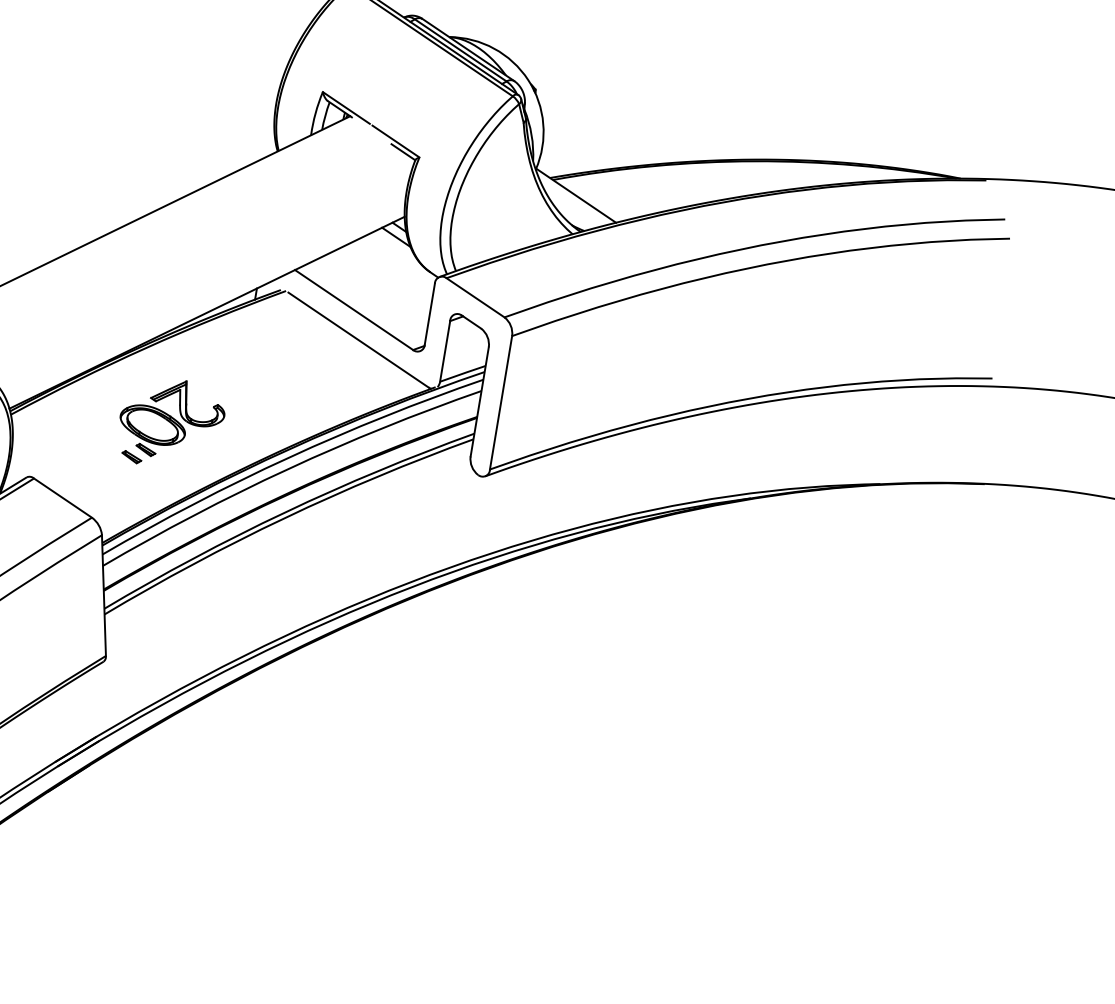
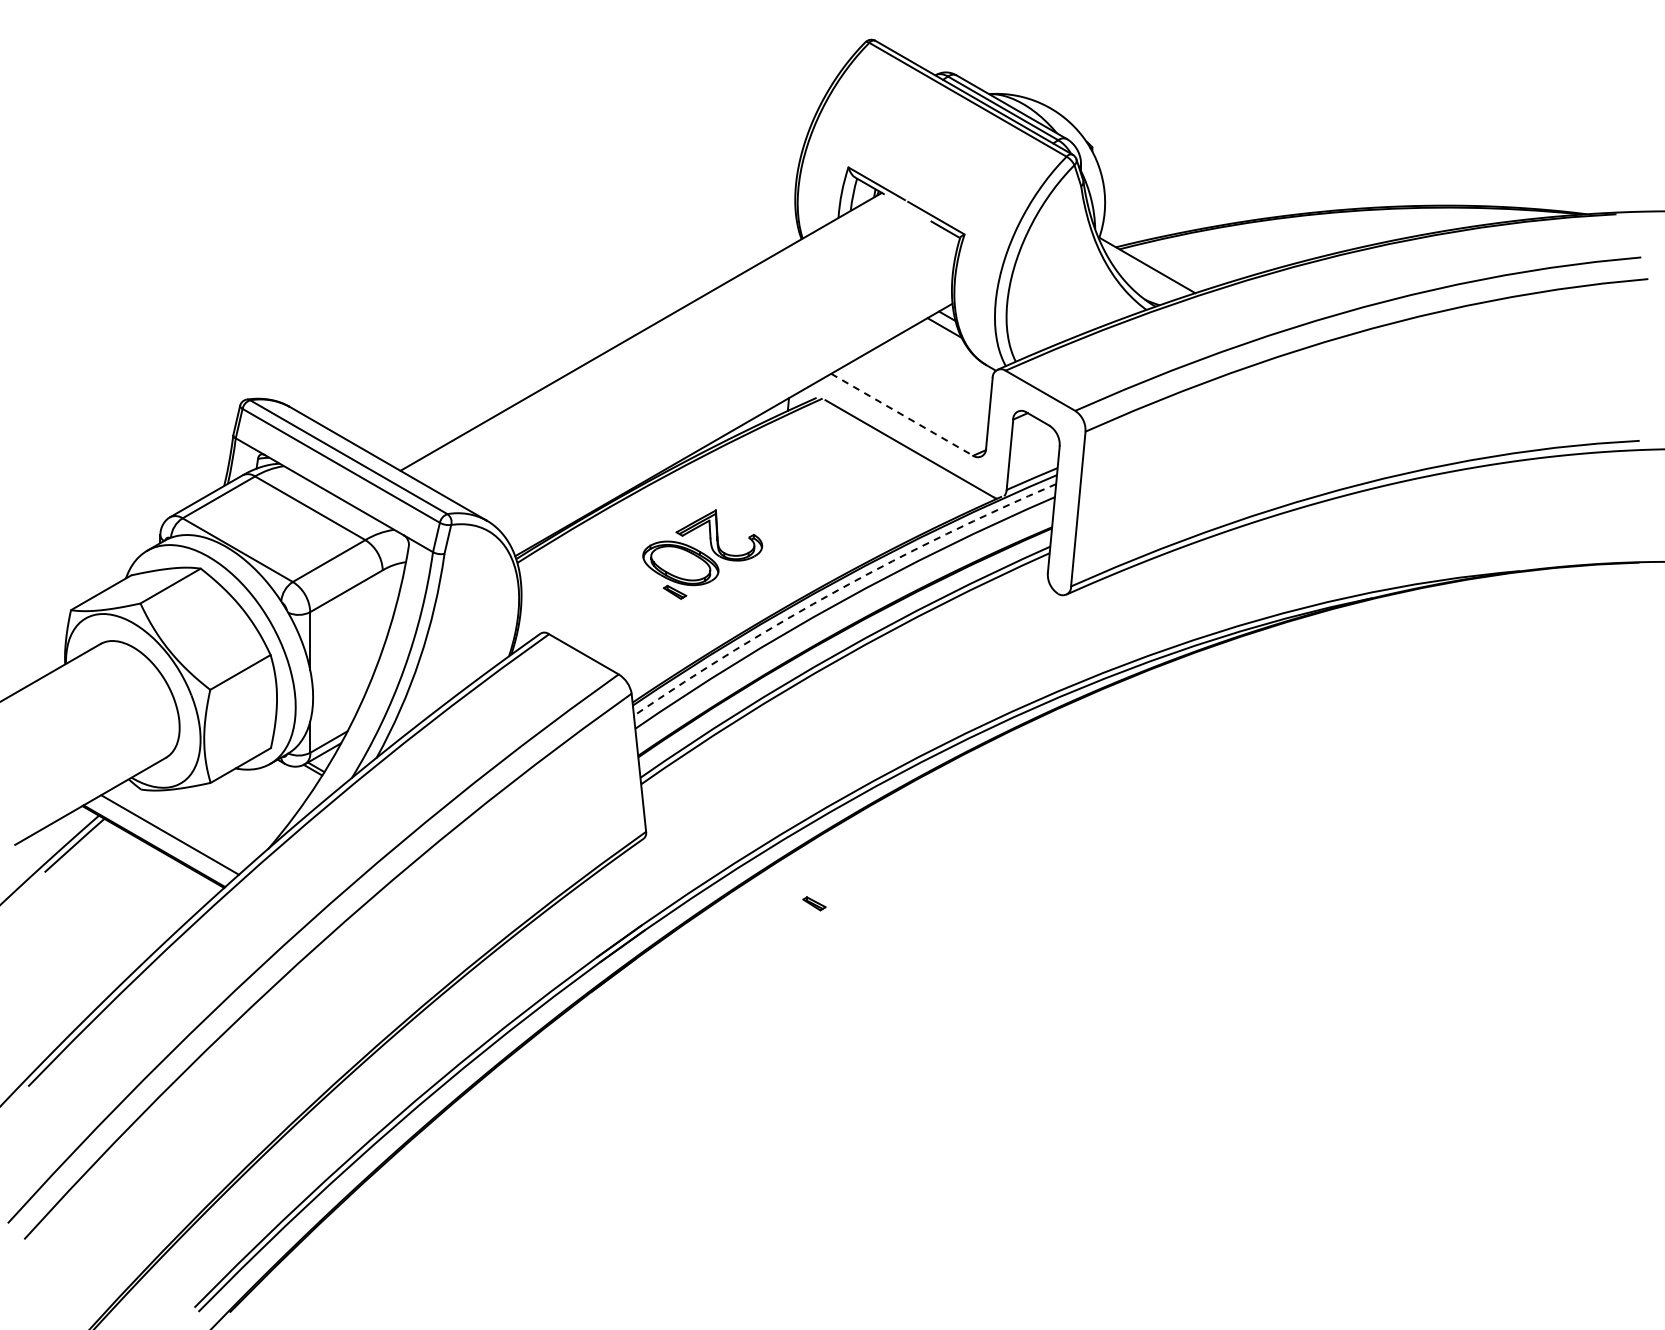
line: (354, 309) -> (902, 414), solid -> dashed
part: (131, 456) -> (814, 903), moved
arc: (288, 457) -> (839, 589), solid -> dashed

